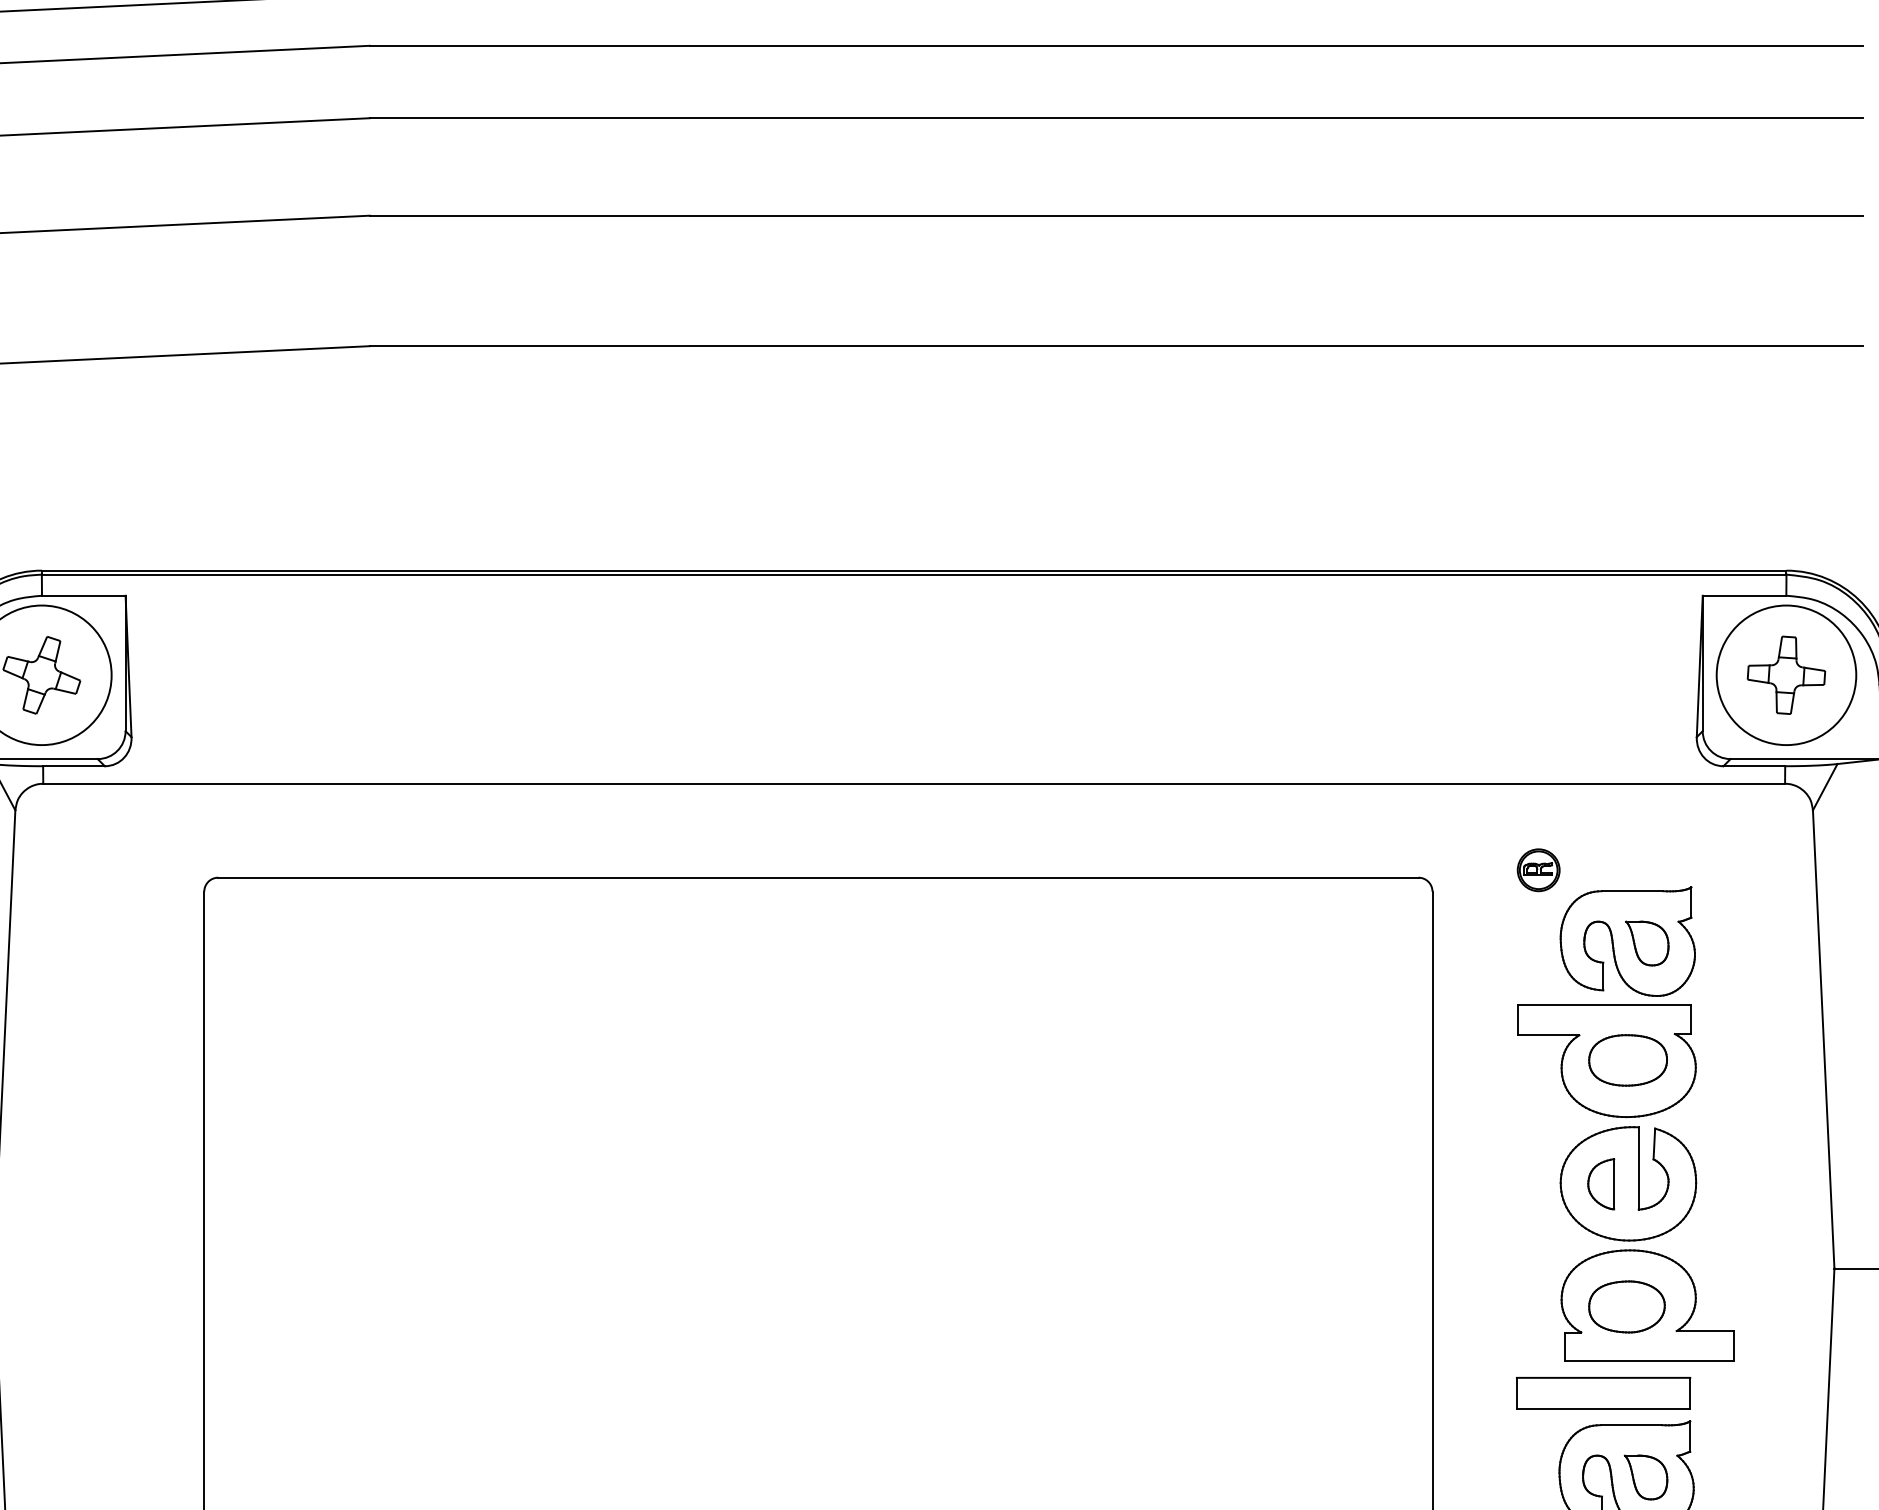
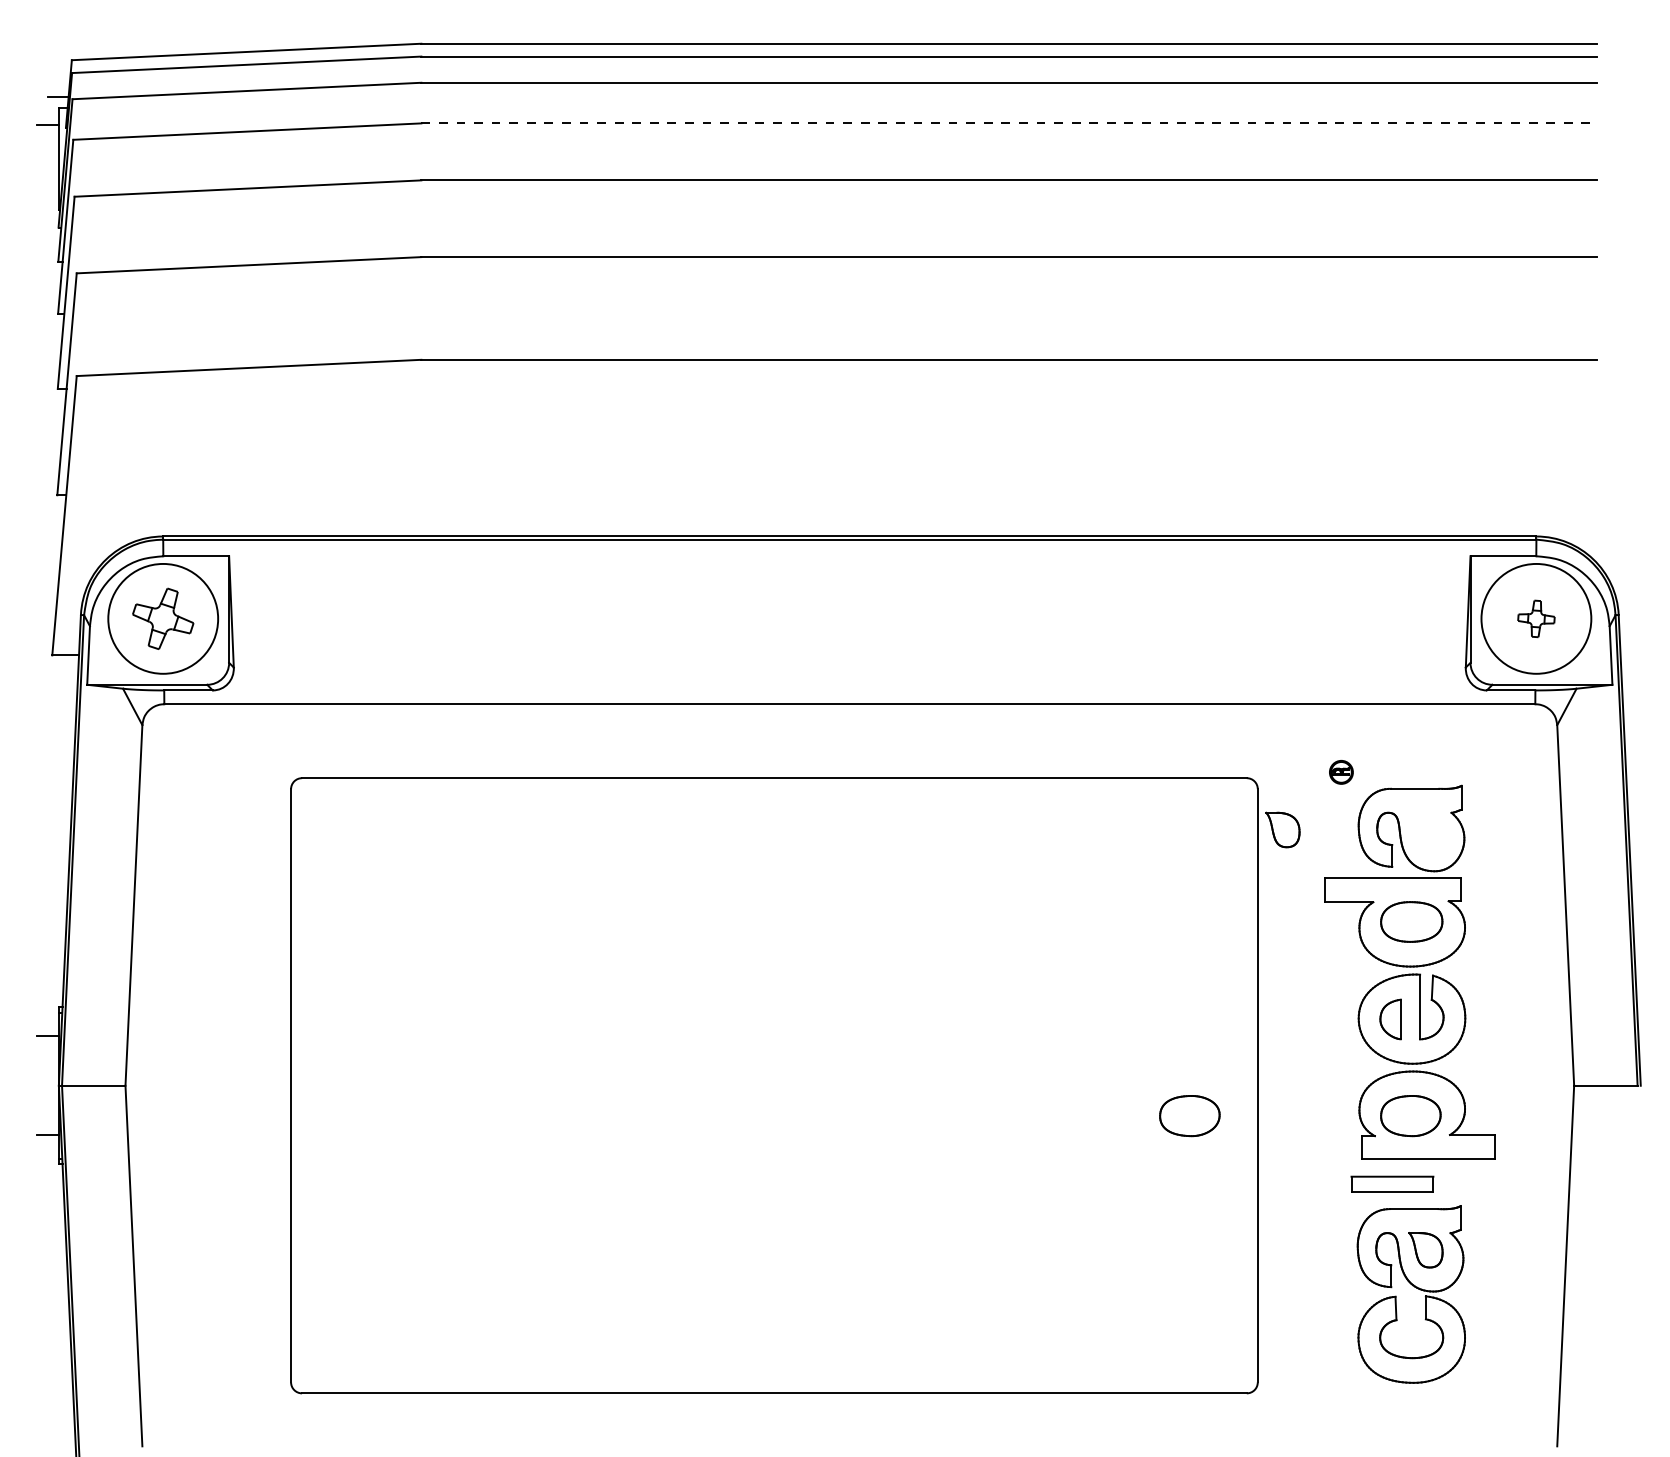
line: (1117, 45) -> (1009, 123), solid -> dashed
part: (1786, 674) -> (1536, 618), size x0.6
part: (1538, 870) -> (1341, 772), size x0.7
part: (1646, 942) -> (1282, 829), moved
part: (1345, 1307) -> (1189, 1116), added
part: (1603, 1392) -> (1392, 1183), size x0.6

